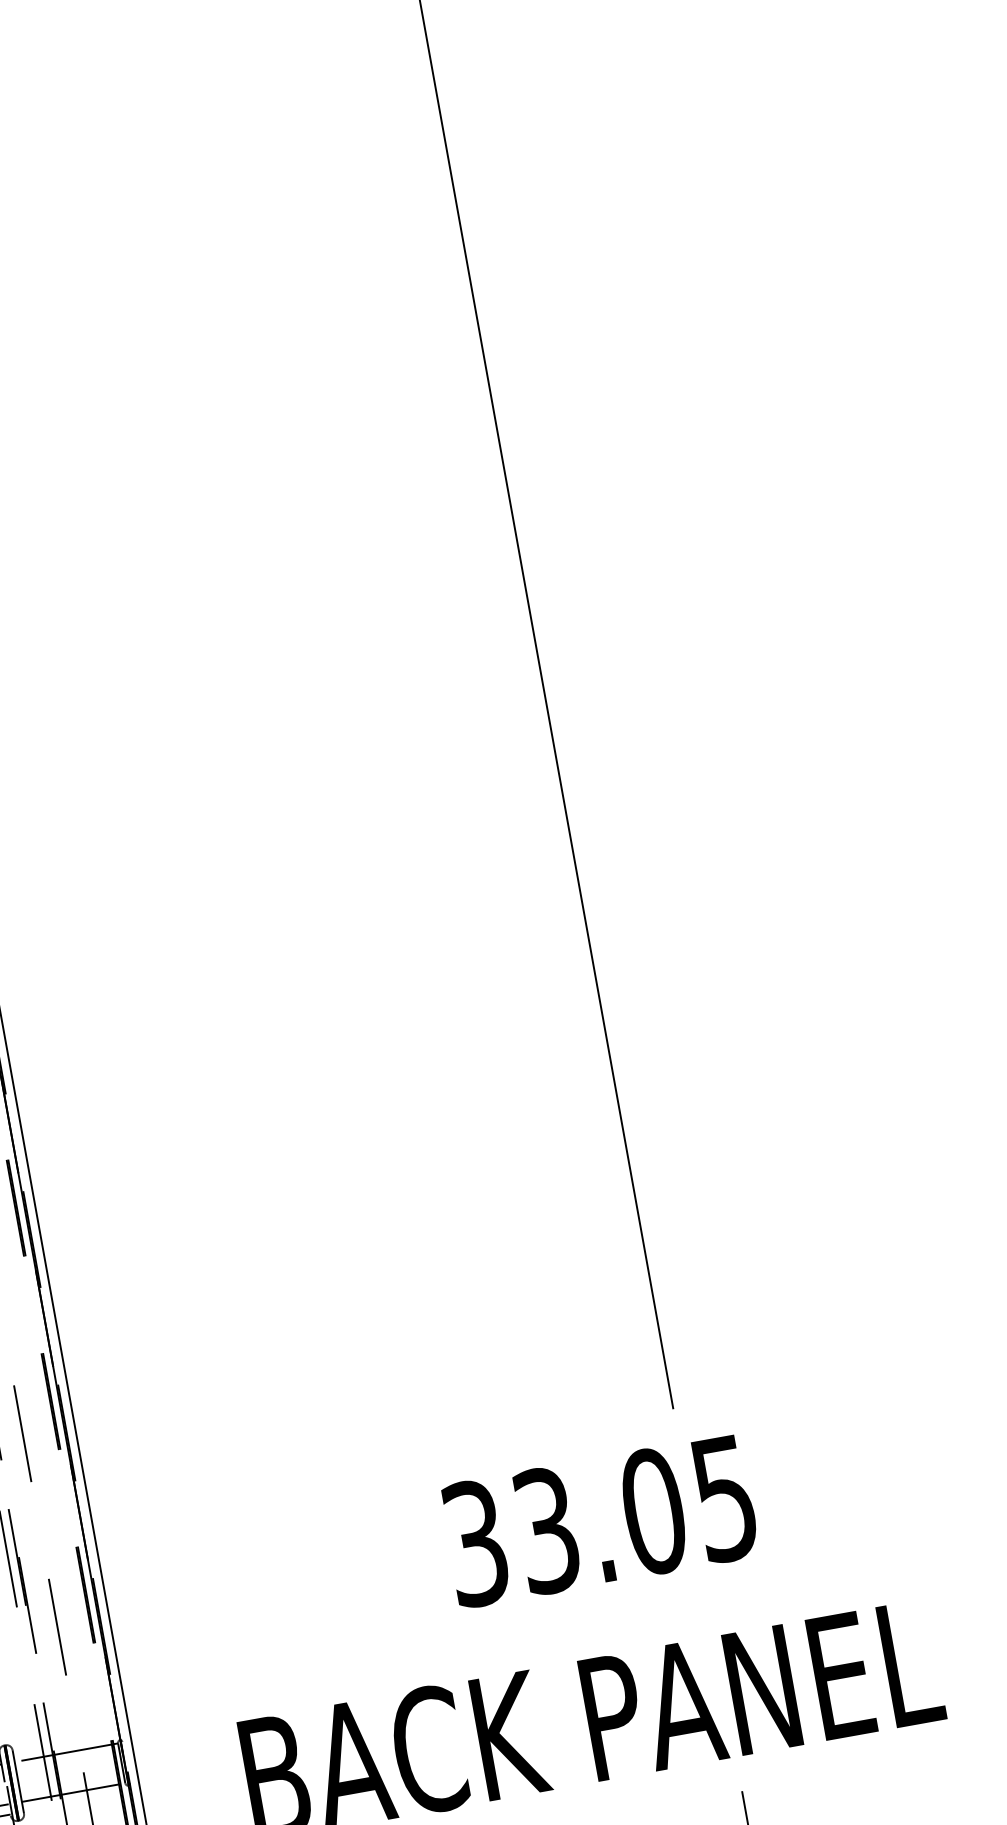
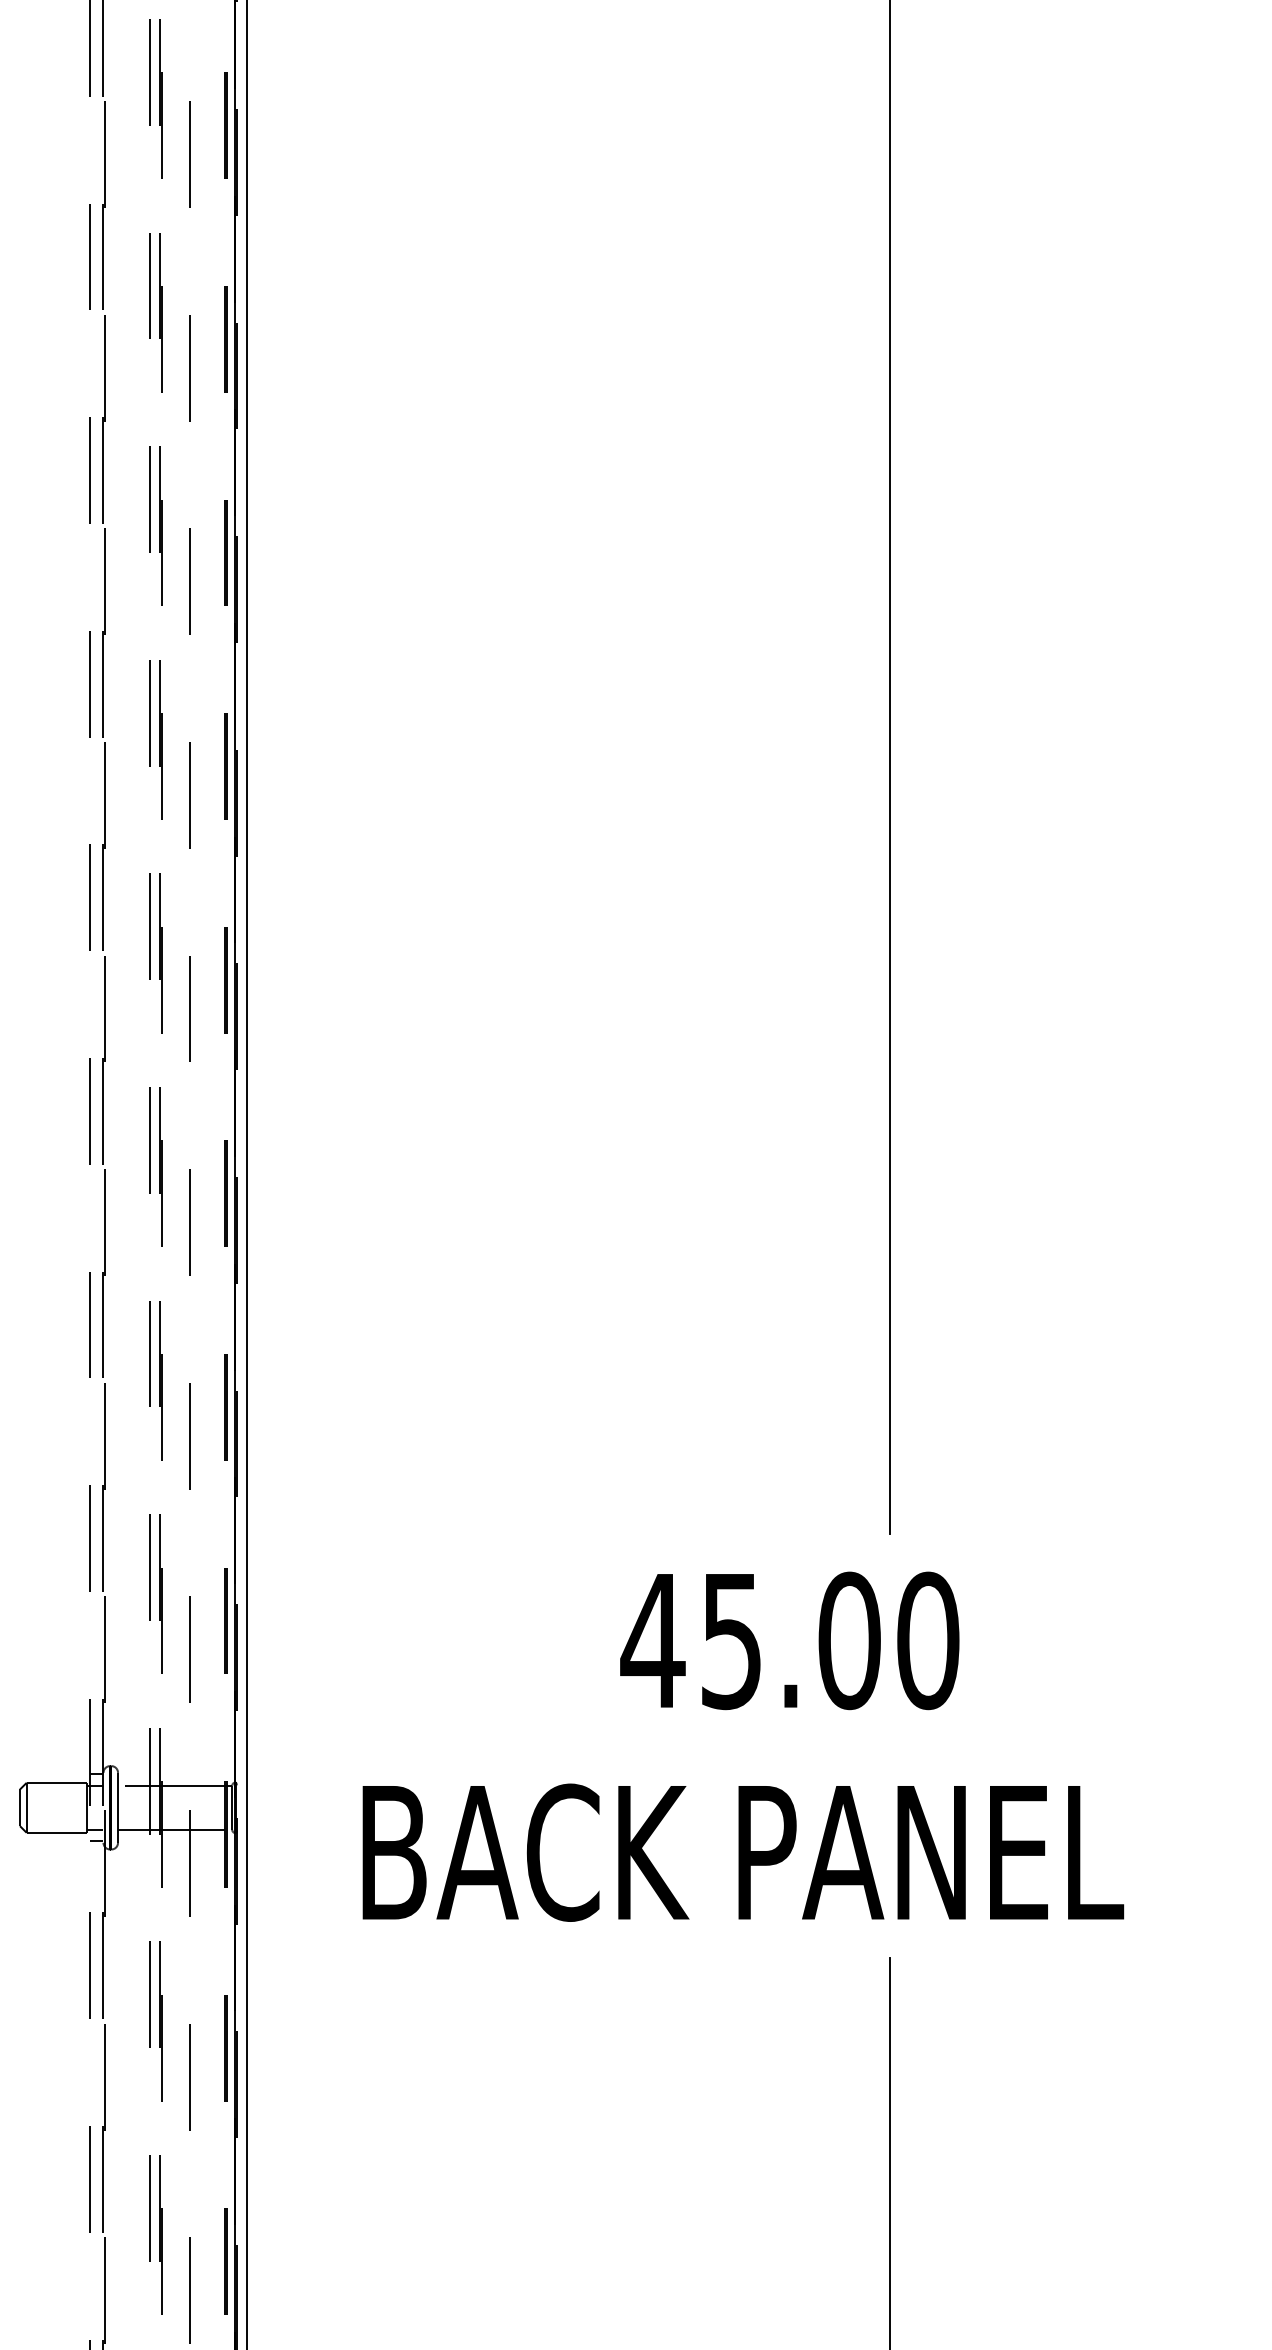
text: (599, 1520) -> (789, 1640), 33.05 -> 45.00

